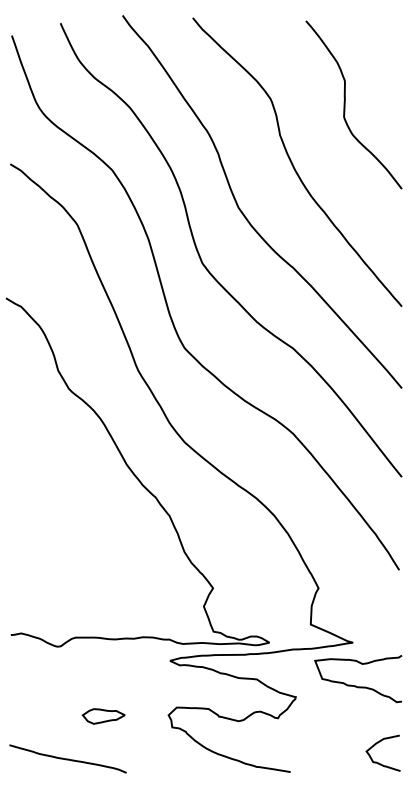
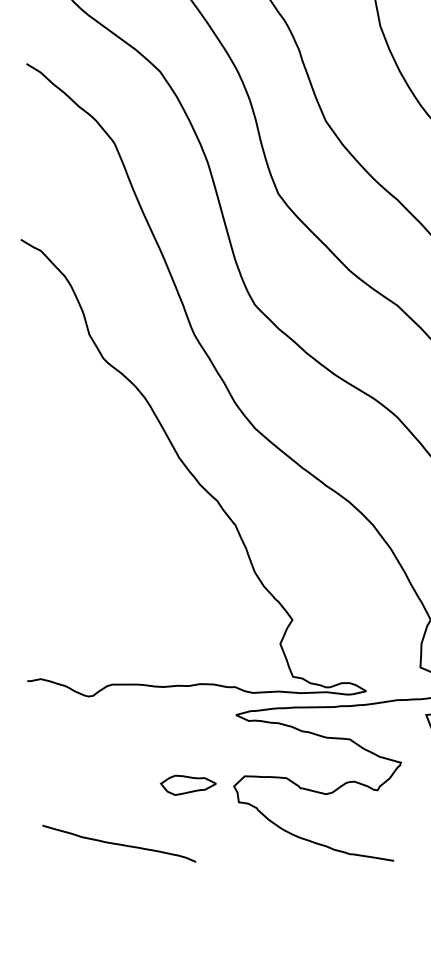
part: (103, 716) -> (188, 785), moved
curve: (67, 758) -> (118, 843), moved

